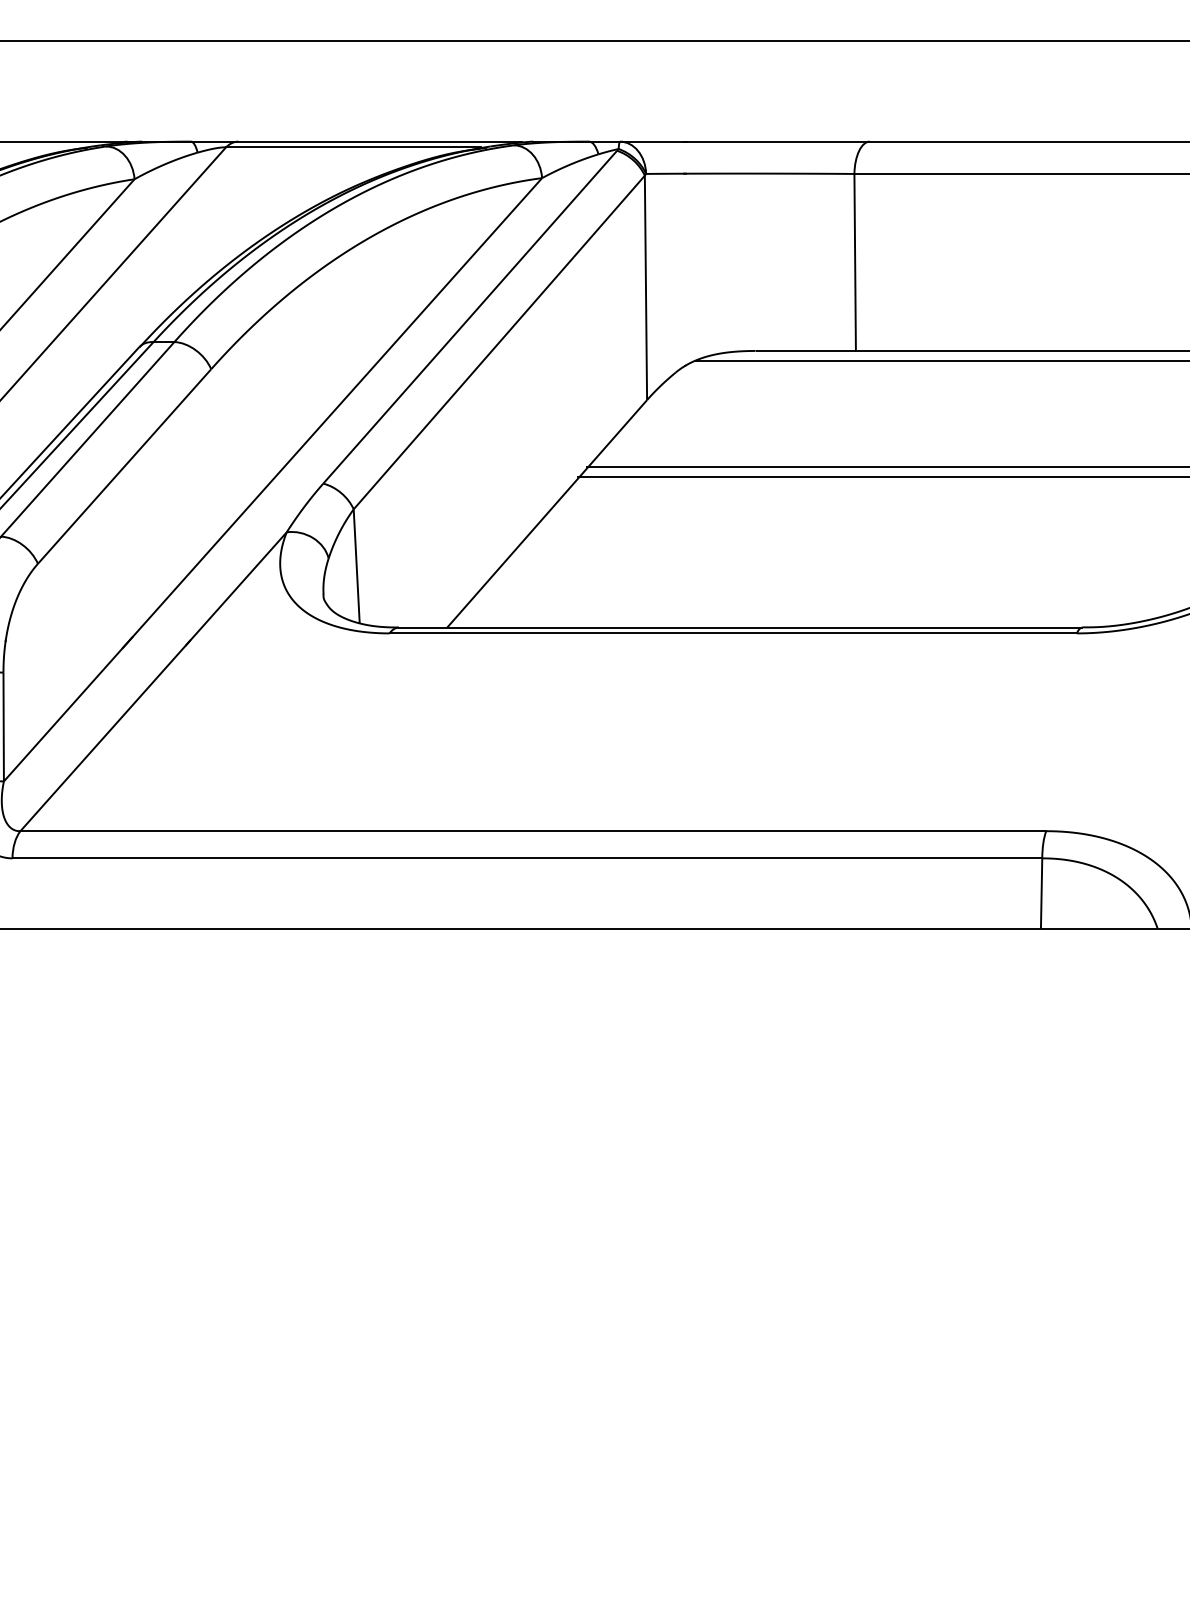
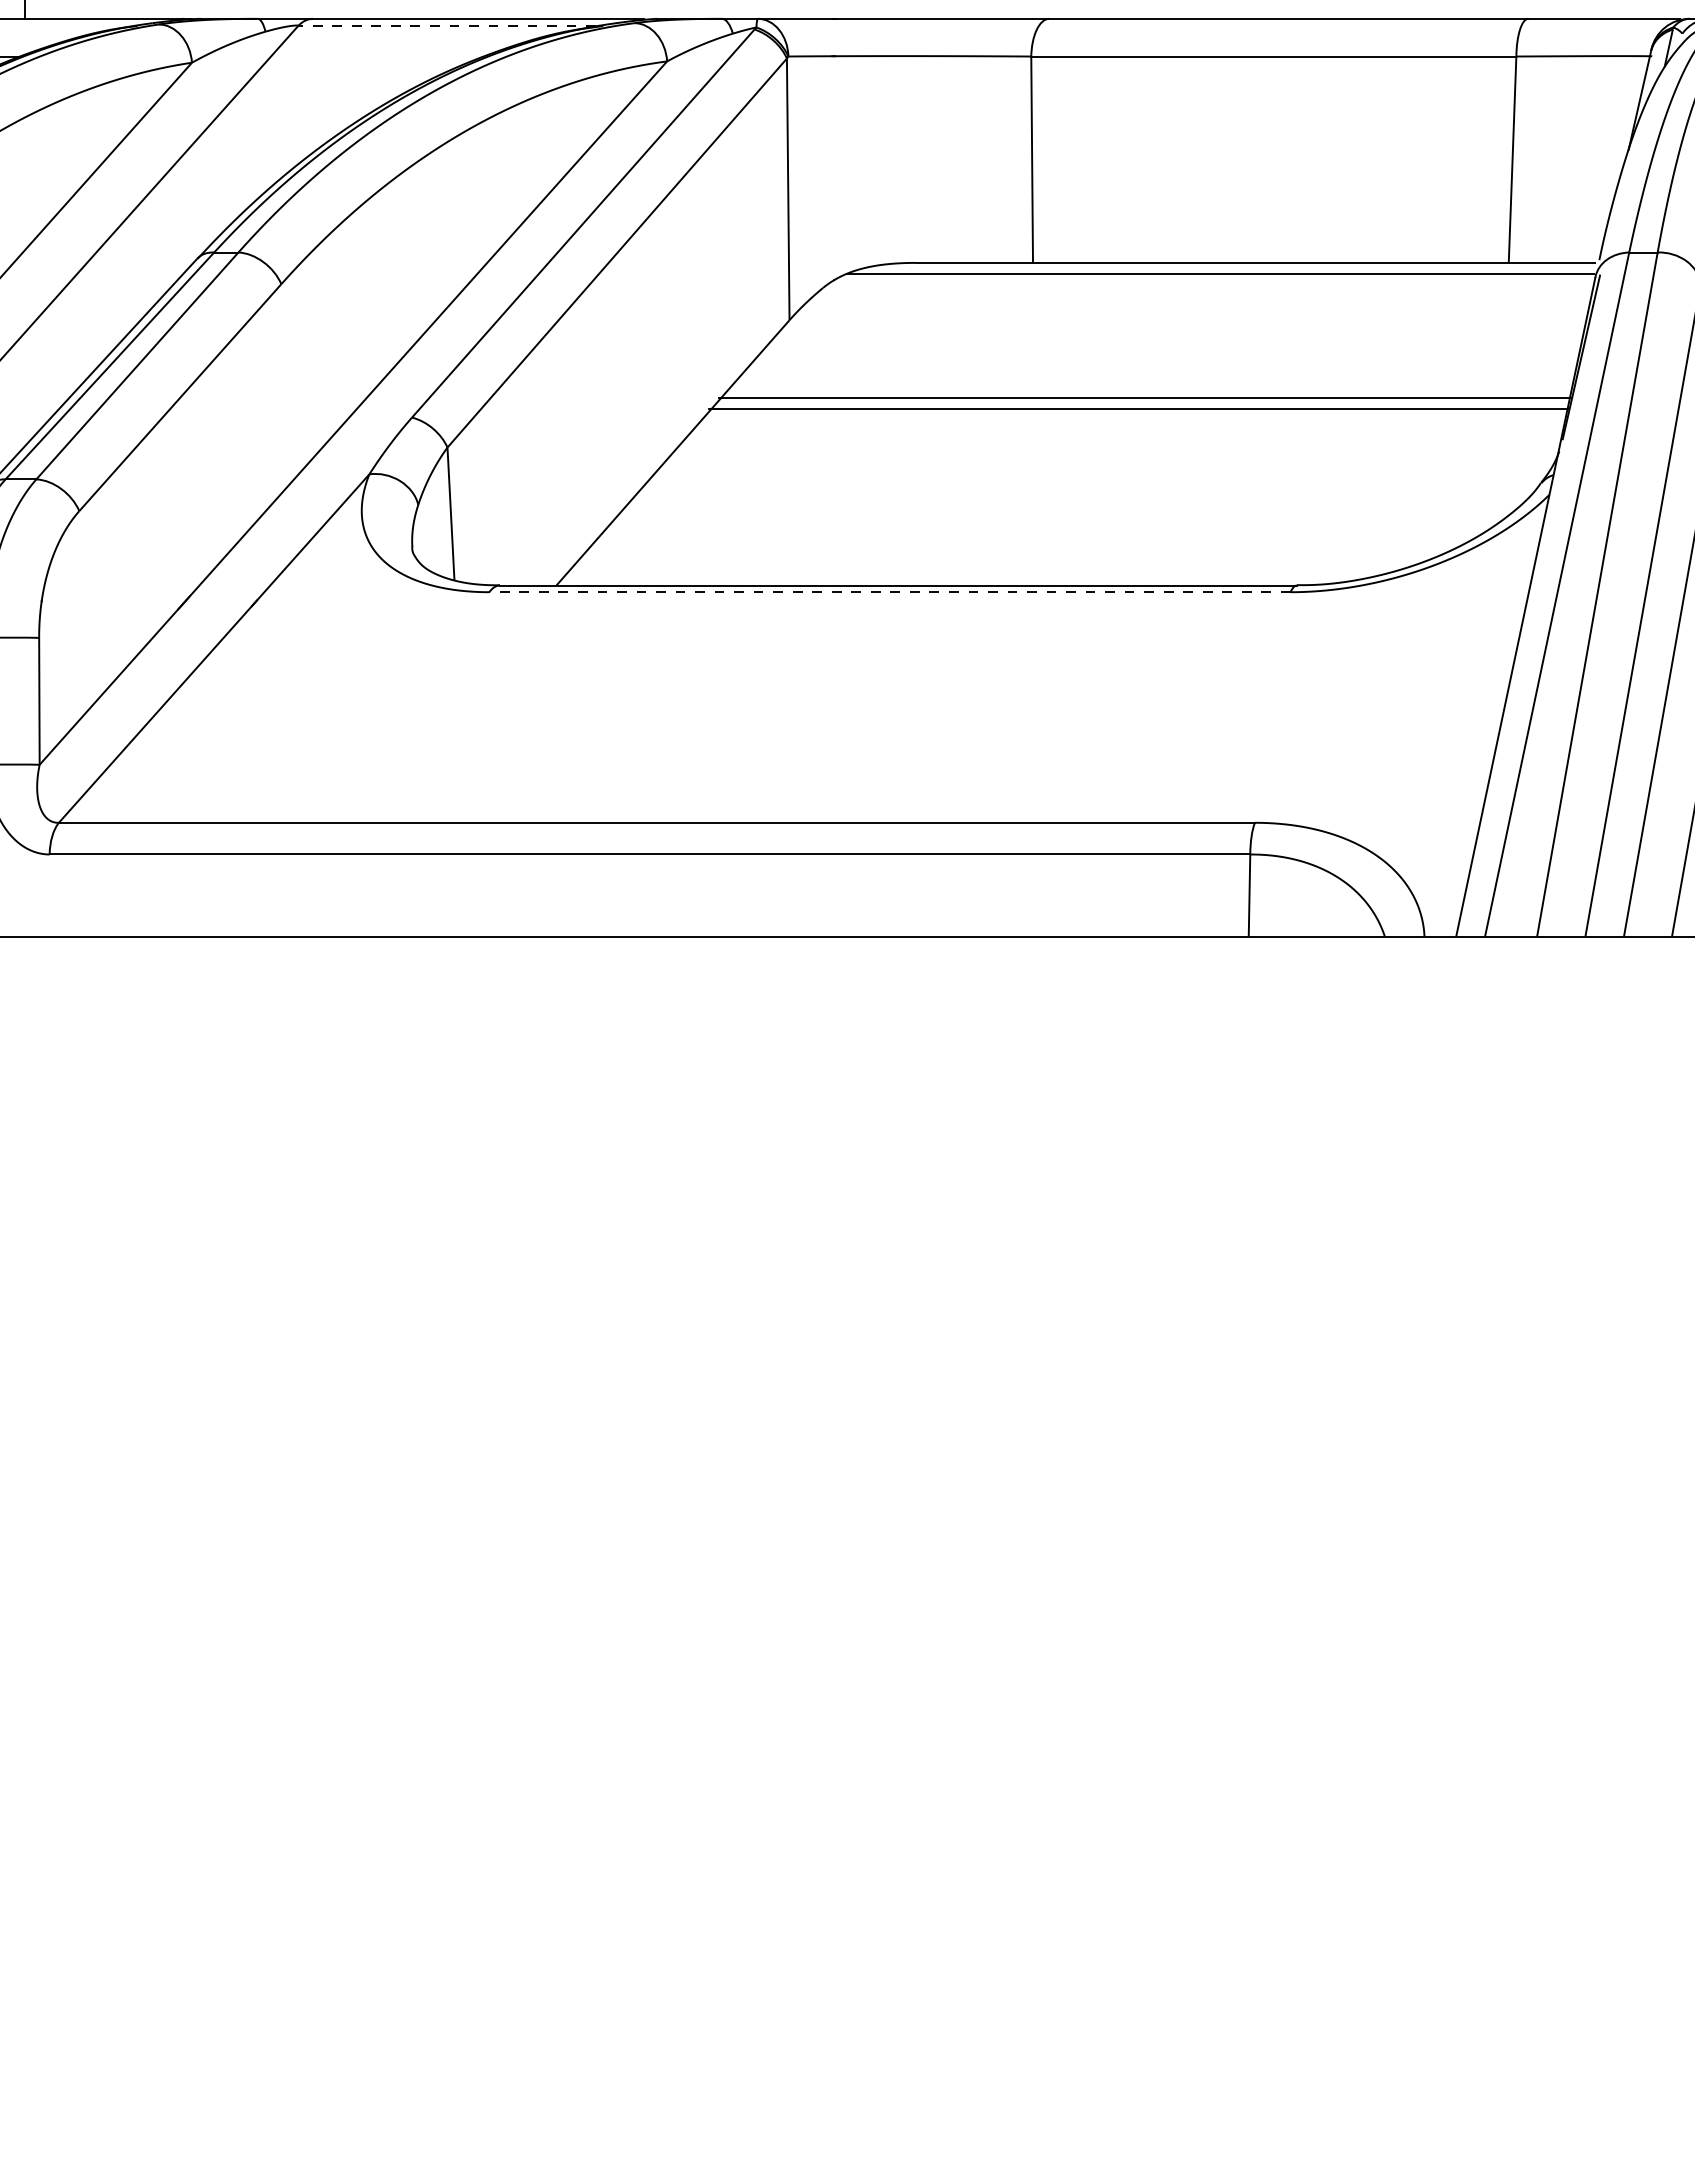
line: (353, 147) -> (447, 25), solid -> dashed
line: (733, 633) -> (890, 592), solid -> dashed

